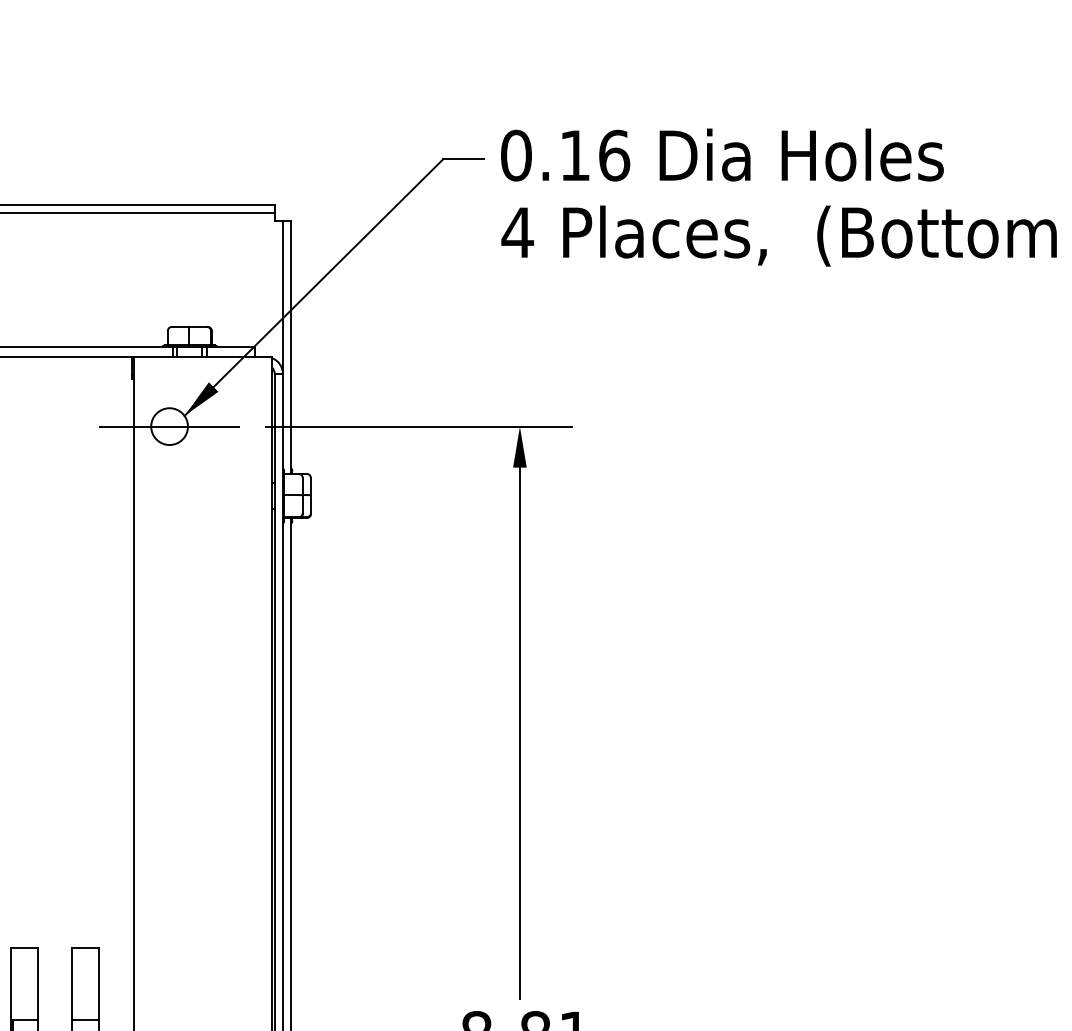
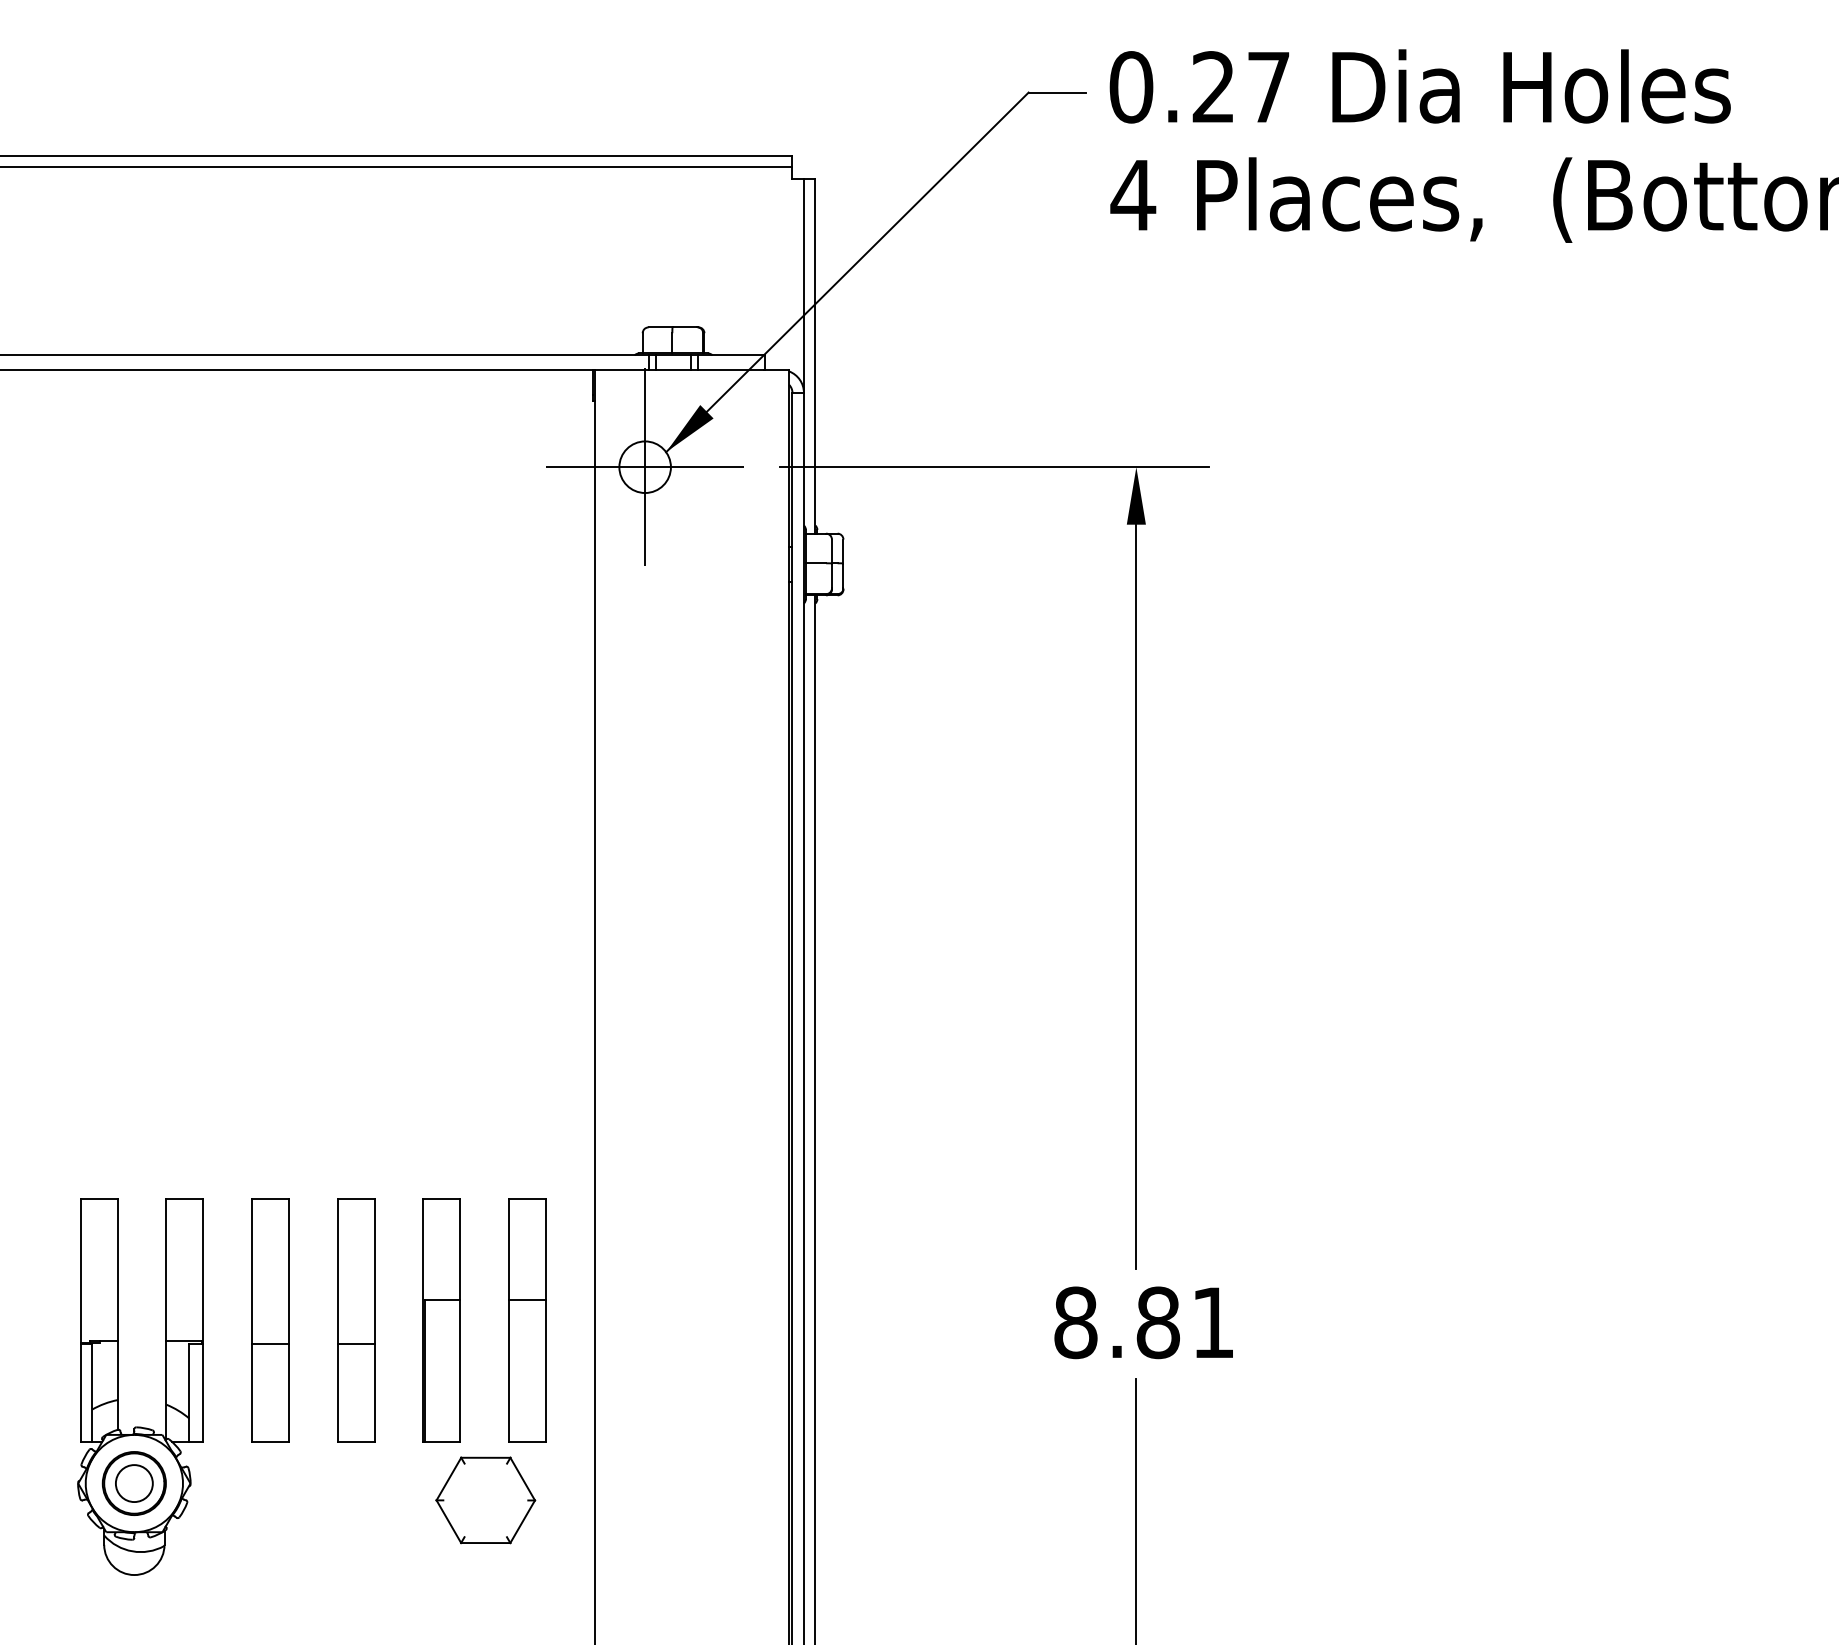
text: (594, 155) -> (1241, 87), 0.16 -> 0.27
line: (169, 426) -> (645, 466), added

